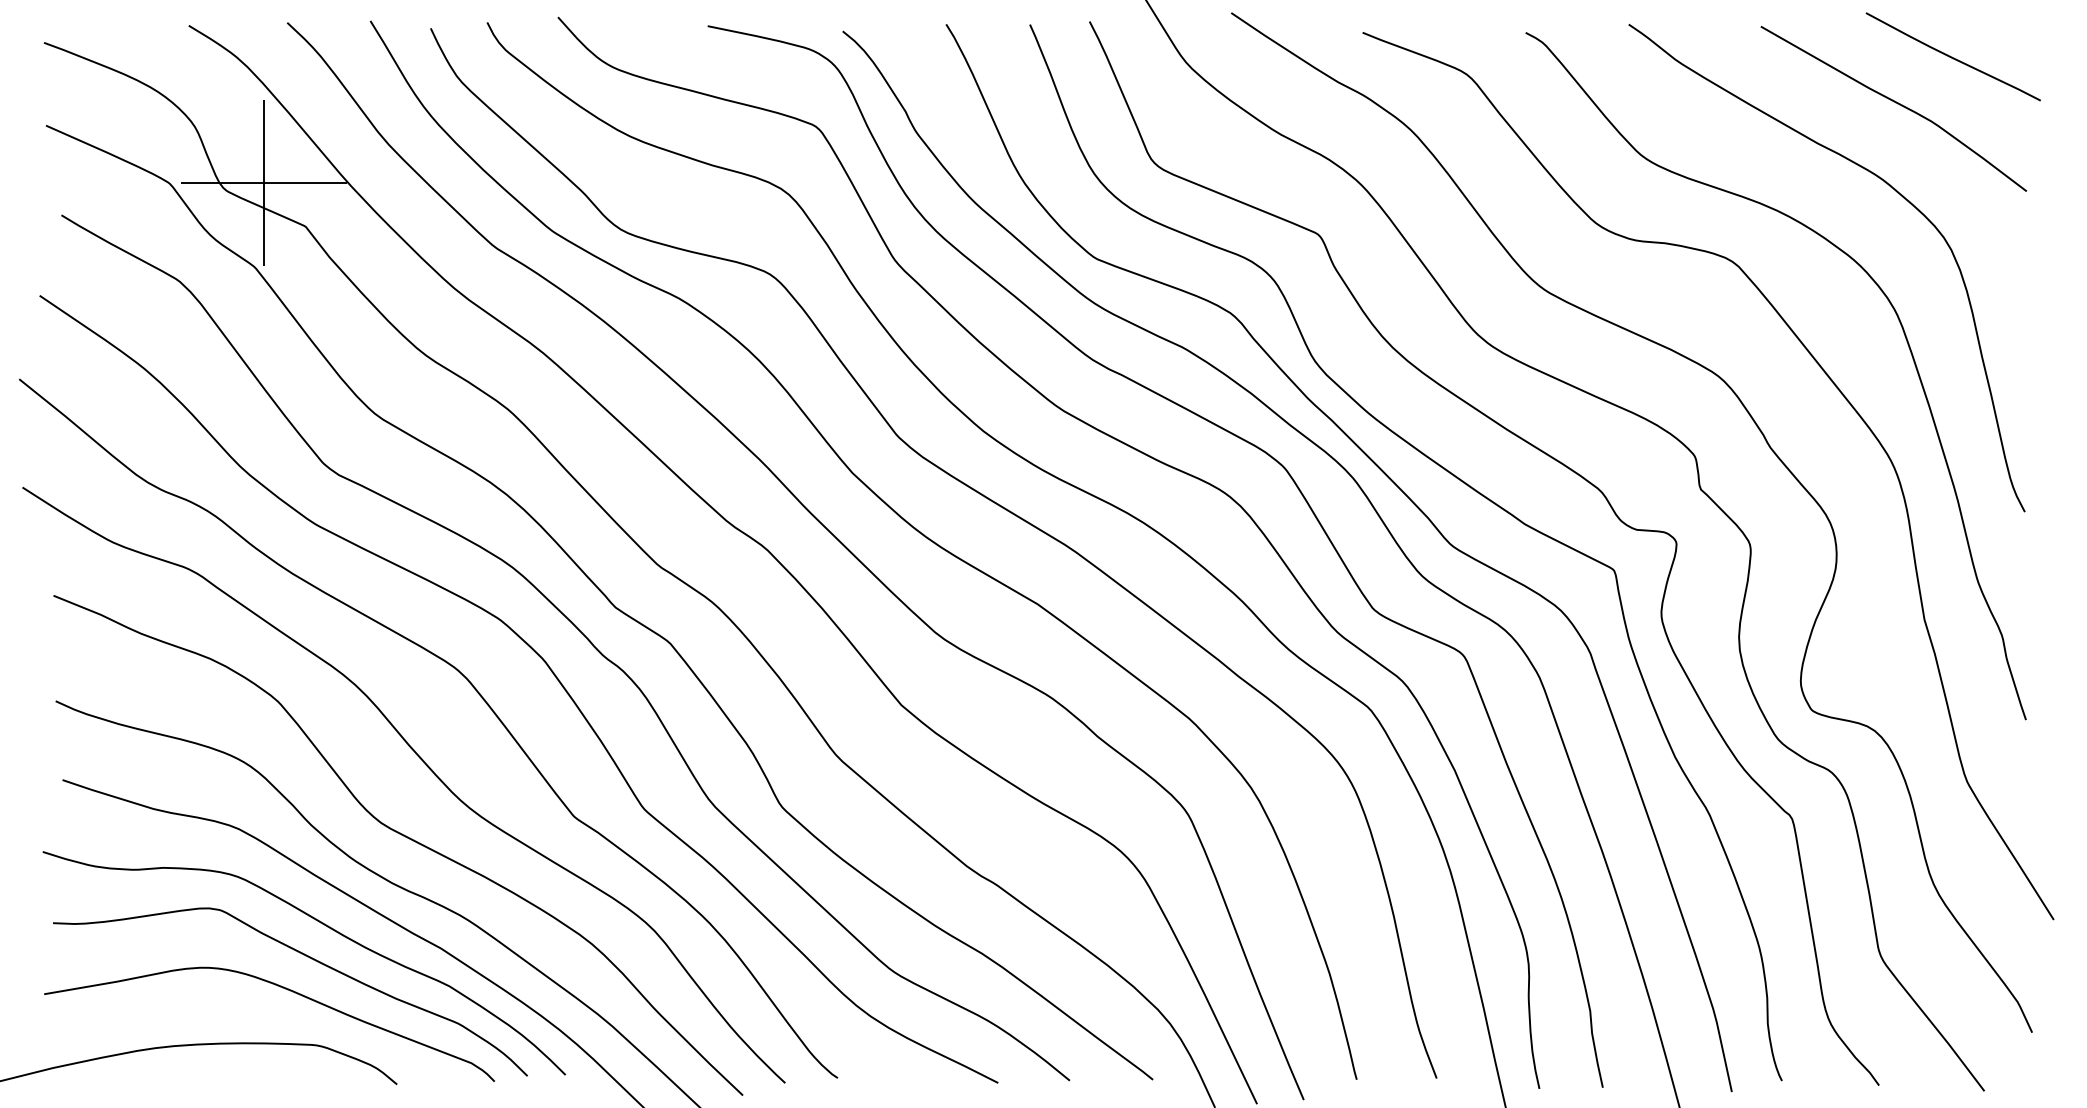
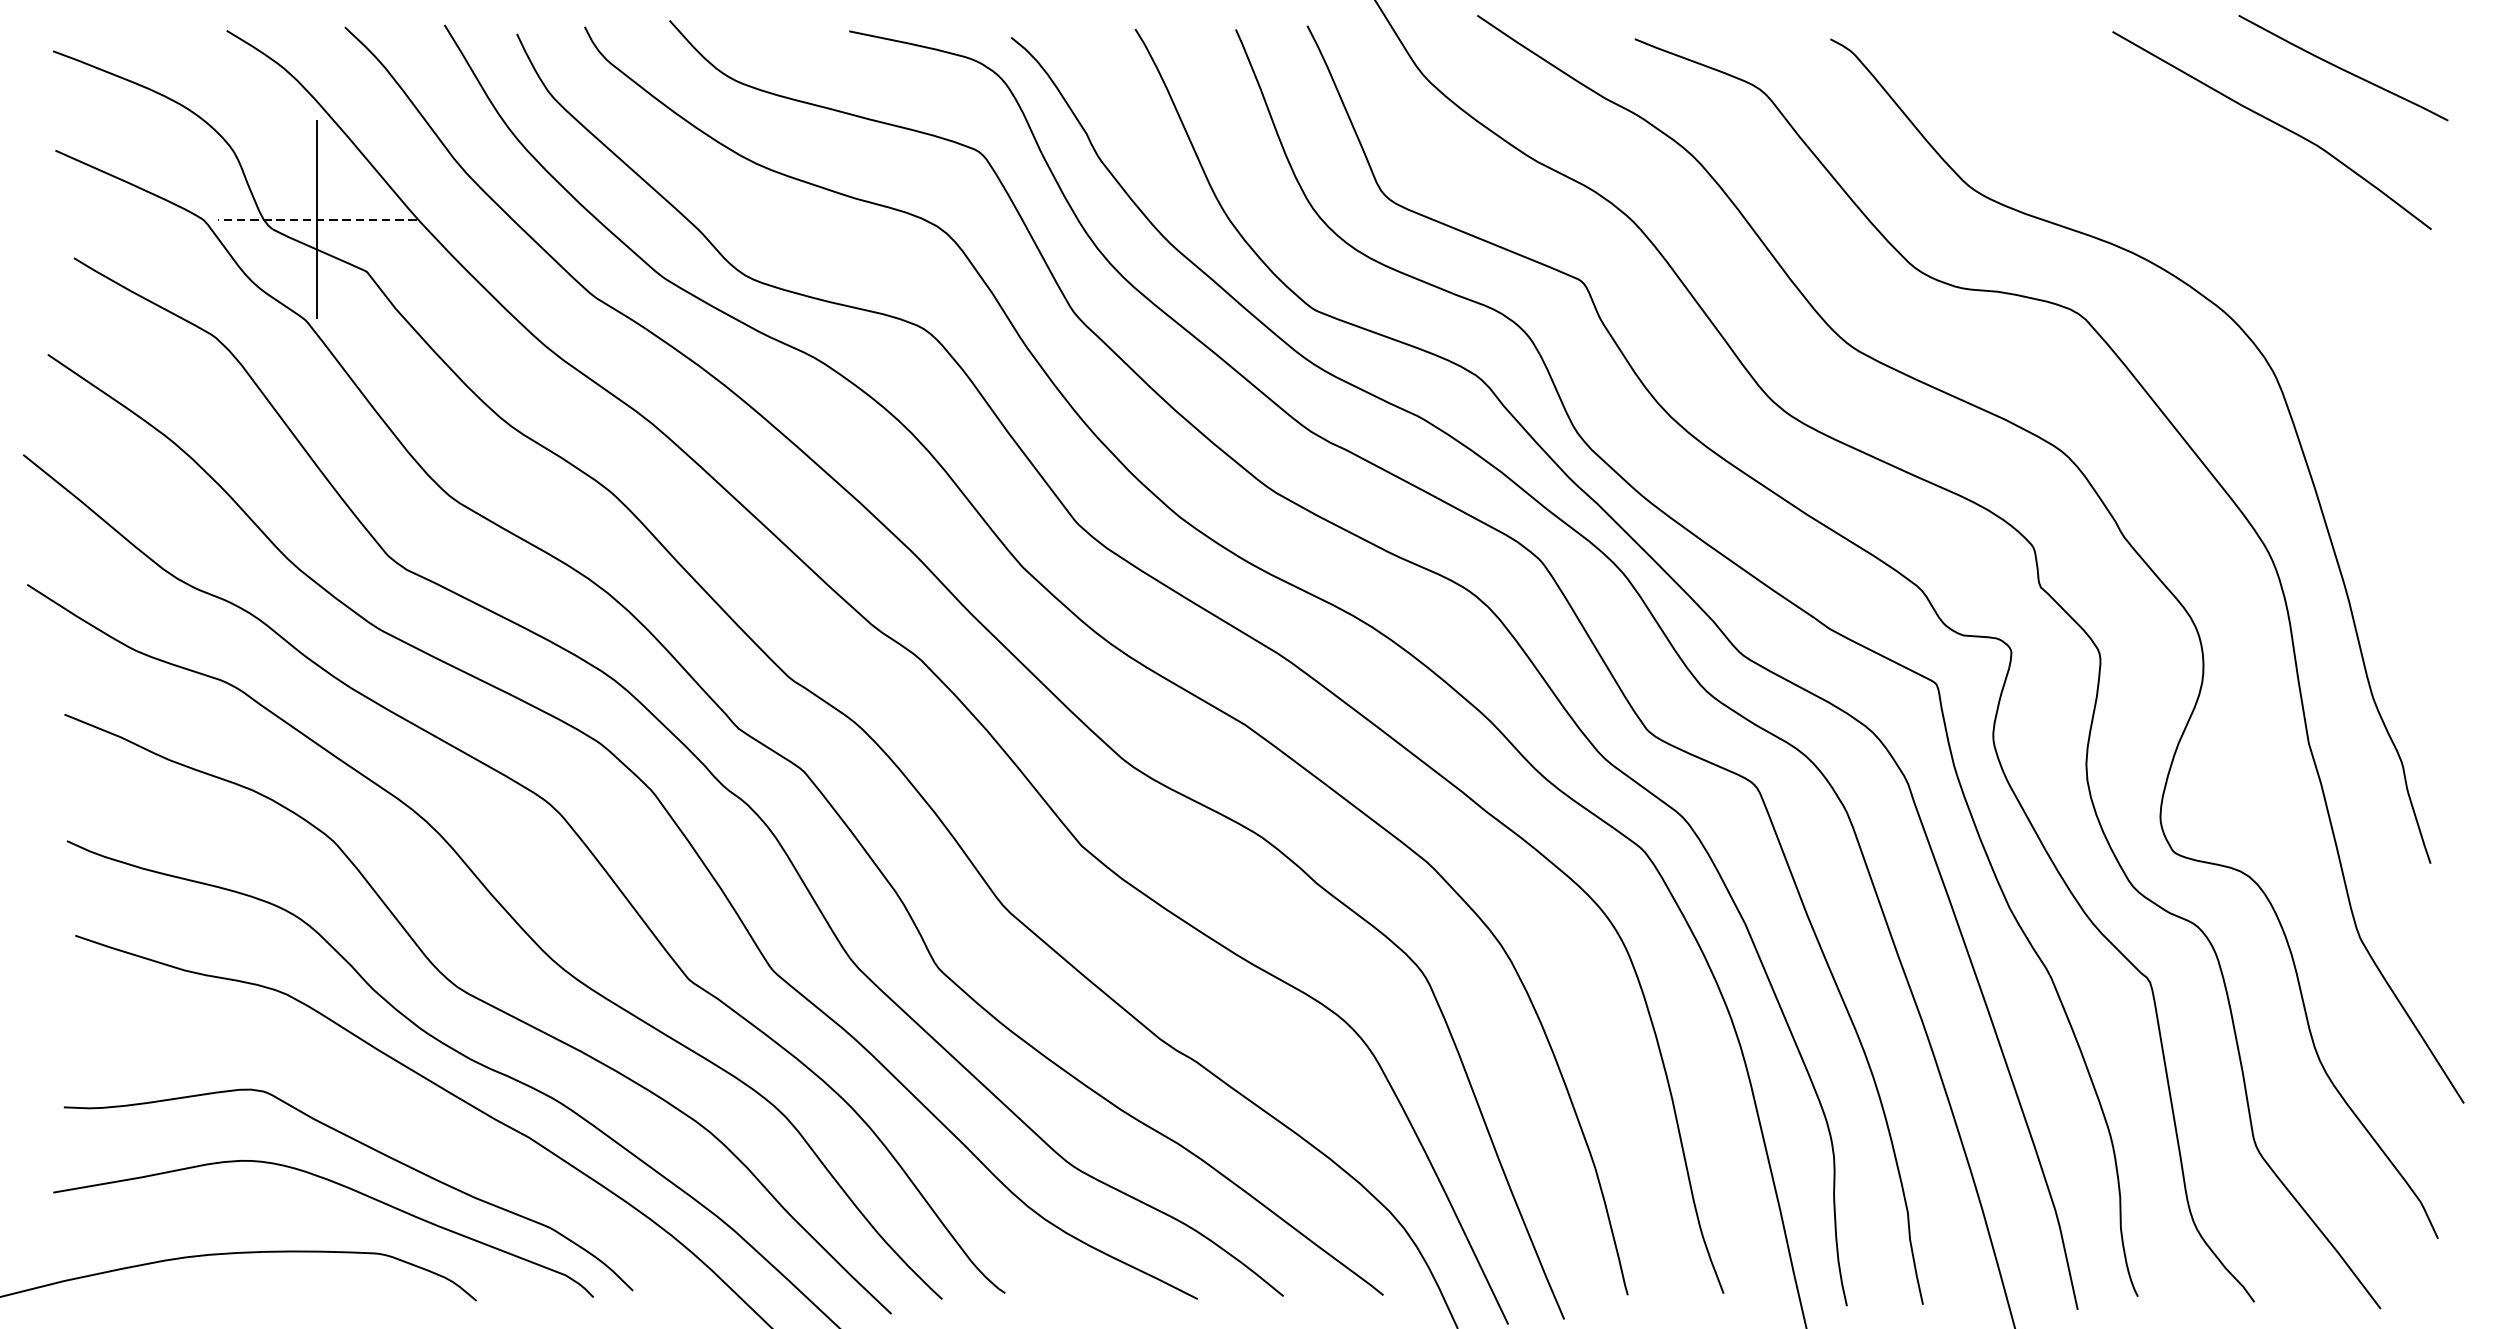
line: (264, 183) -> (317, 220), solid -> dashed
curve: (1890, 187) -> (2268, 224), removed
curve: (325, 926) -> (390, 1111), removed

